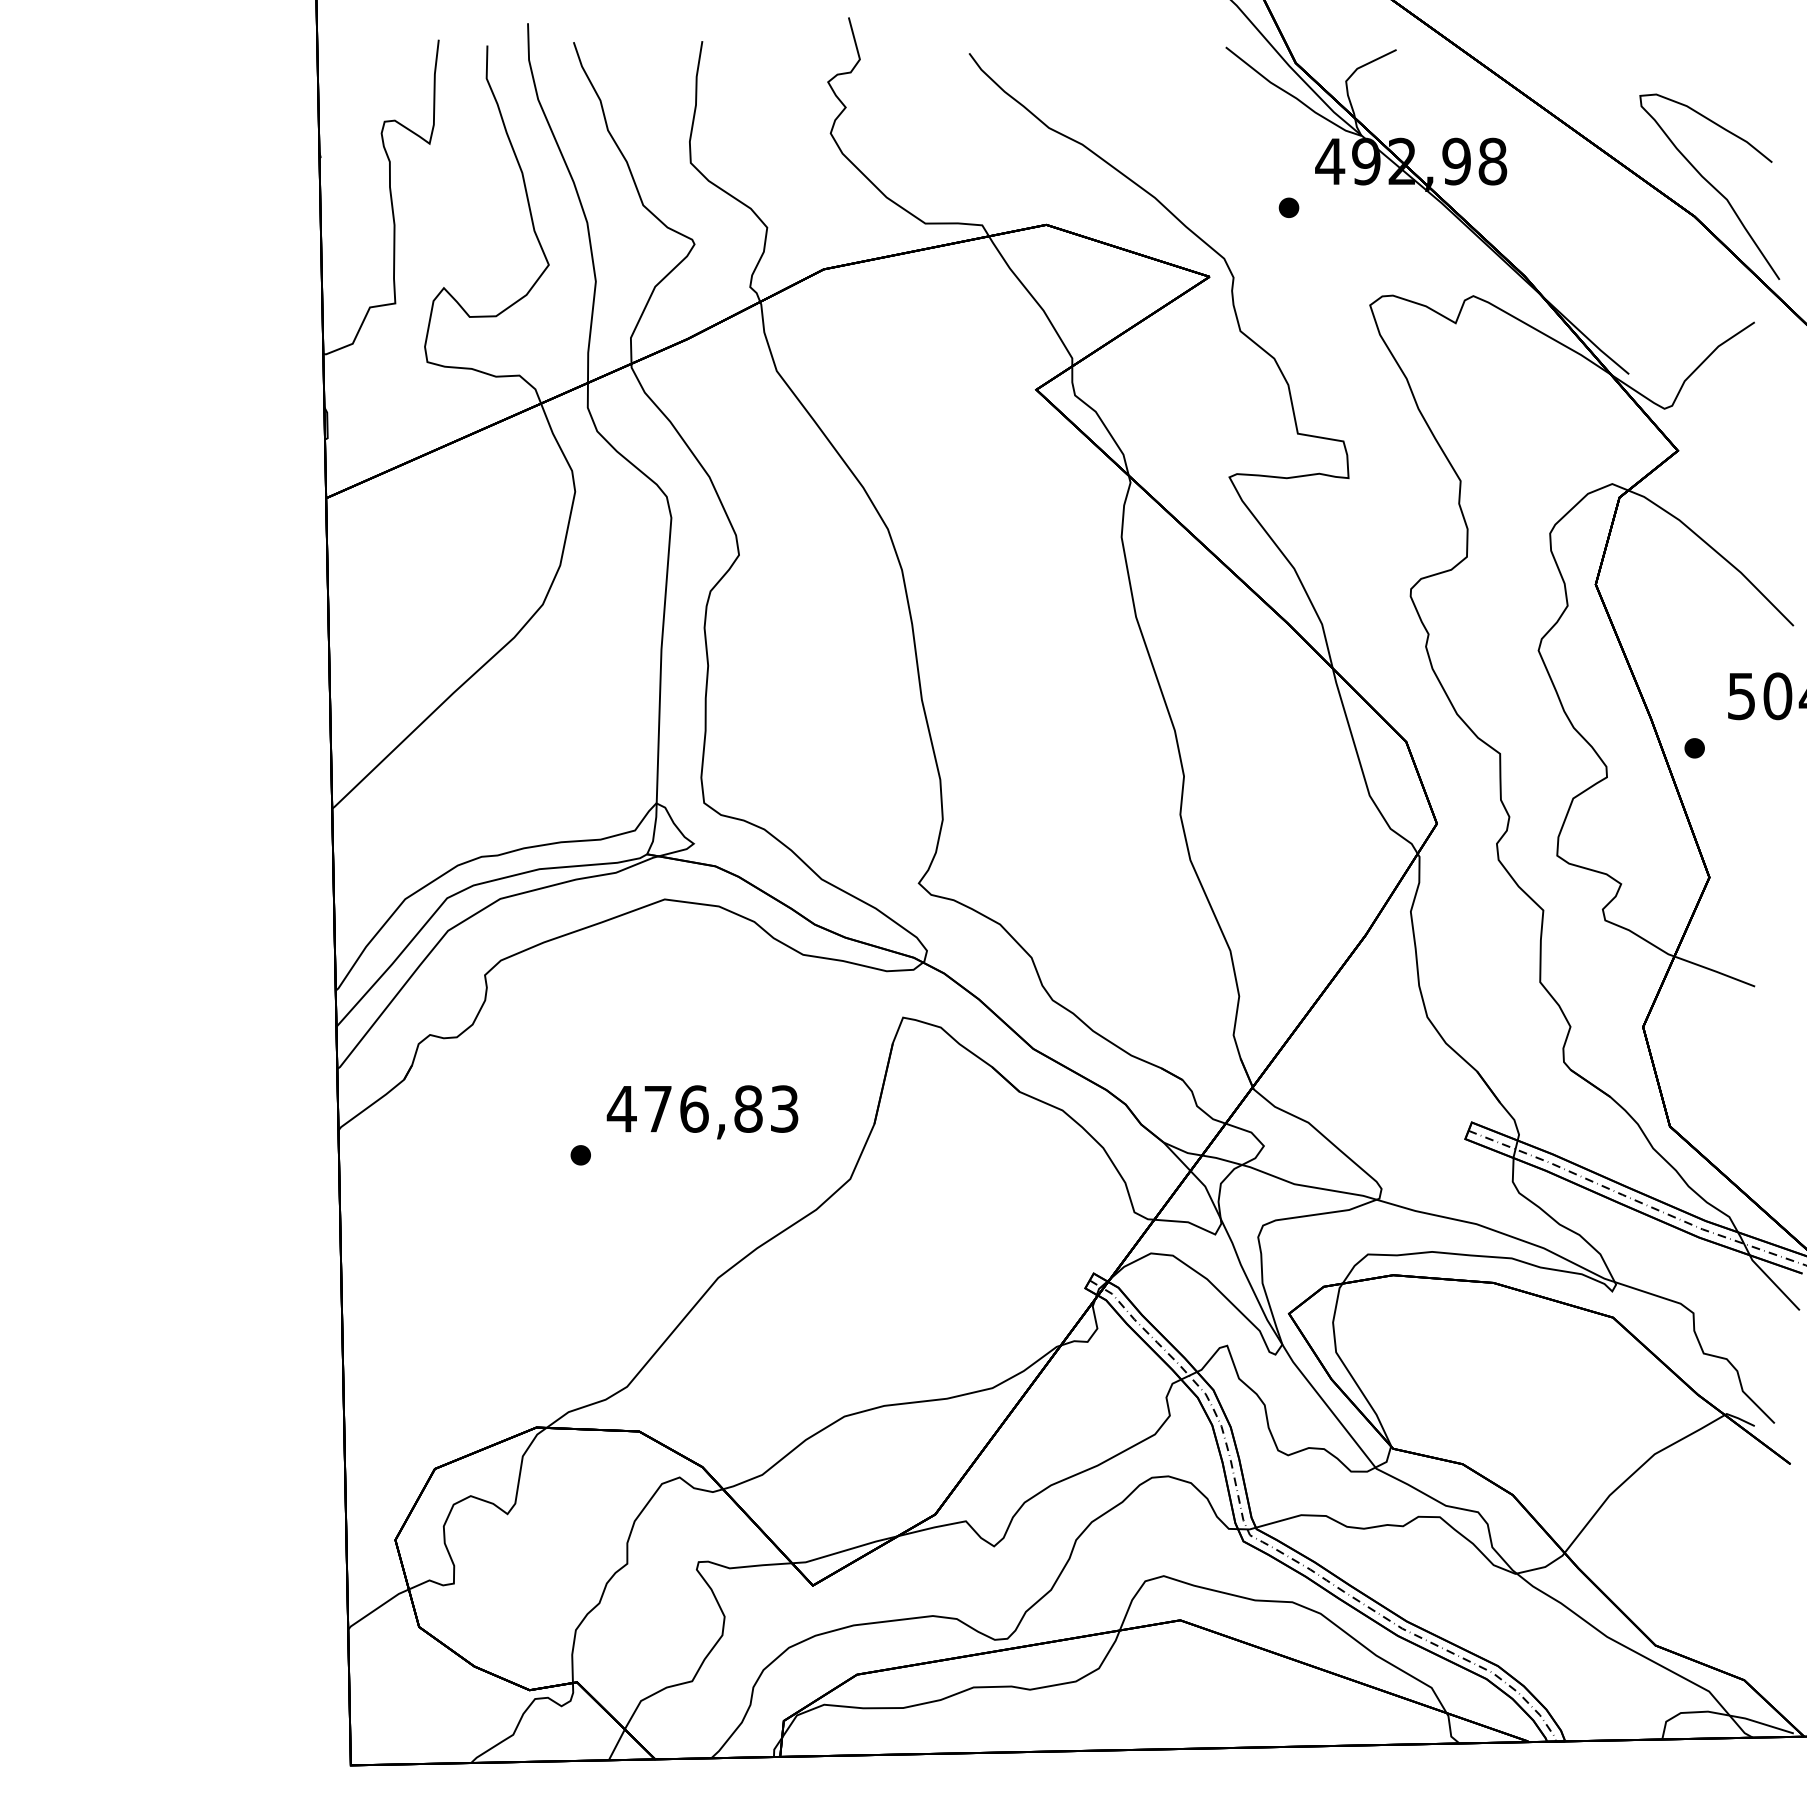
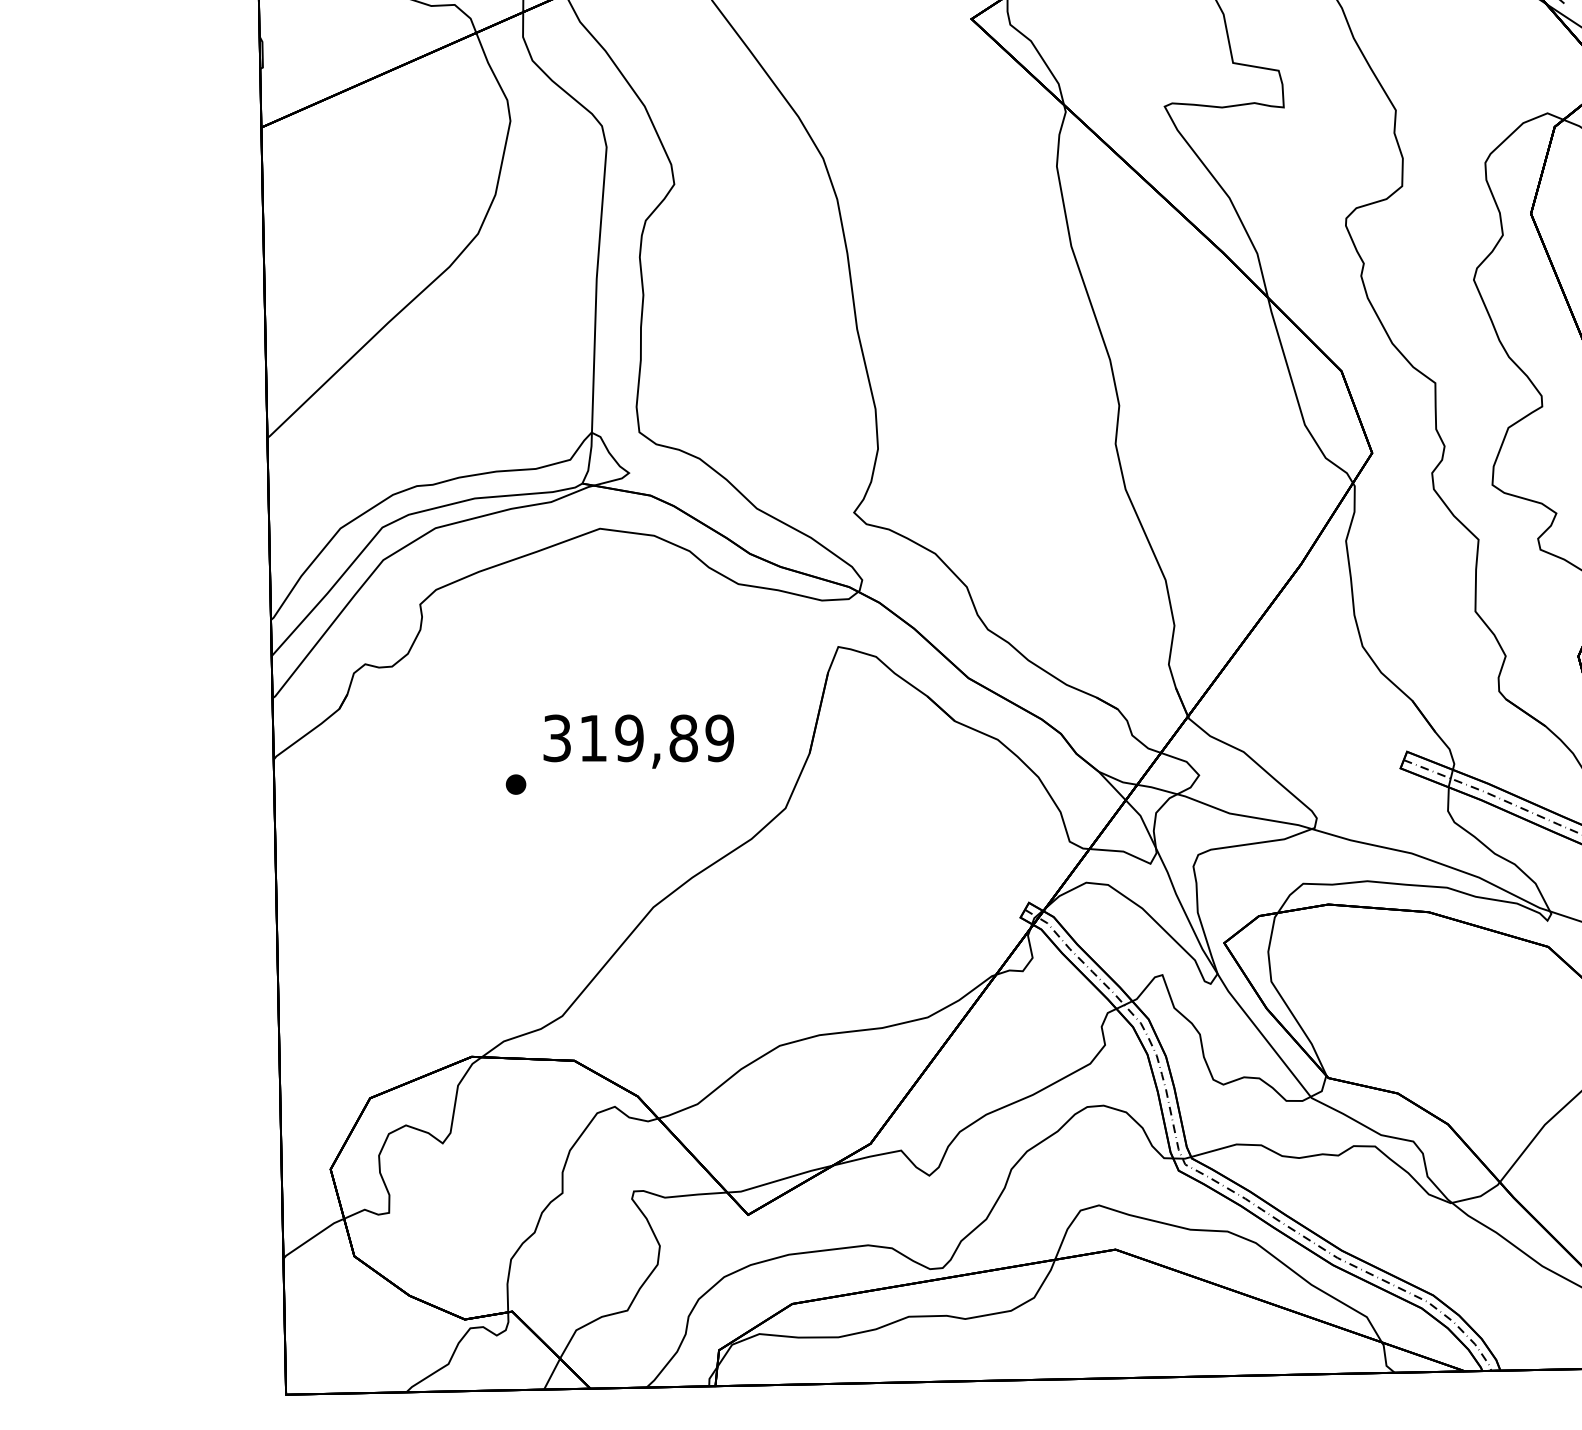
text: (702, 1108) -> (637, 737), 476,83 -> 319,89

